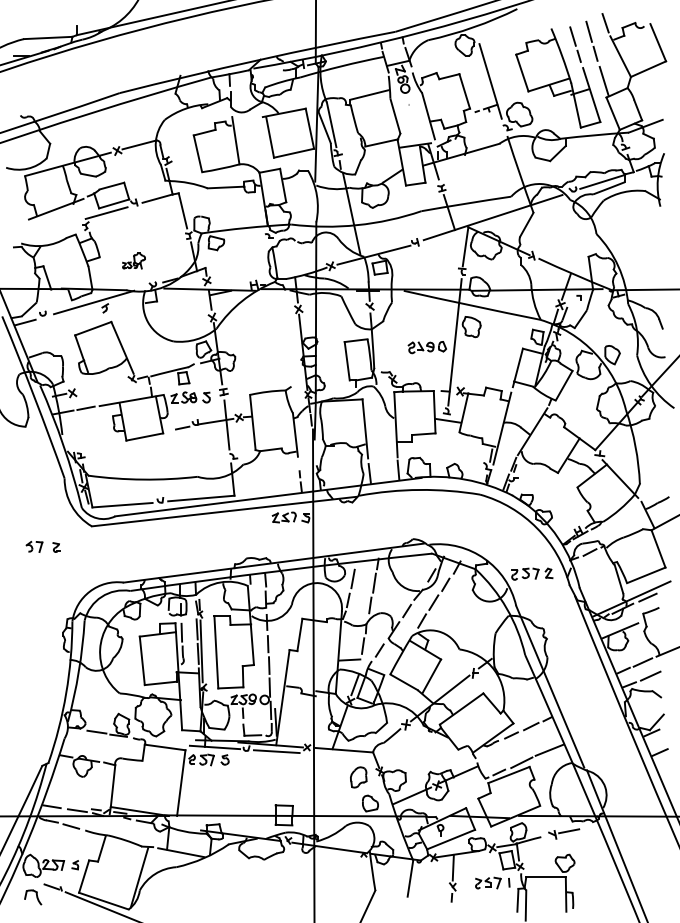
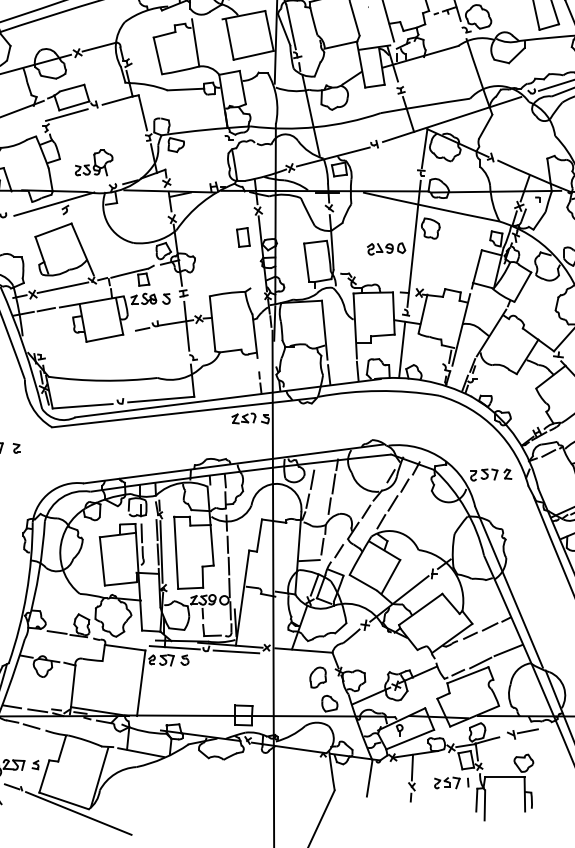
part: (133, 260) -> (93, 162), size x1.67
part: (283, 335) -> (243, 237), added
line: (102, 386) -> (62, 287), added
line: (442, 448) -> (401, 349), added

